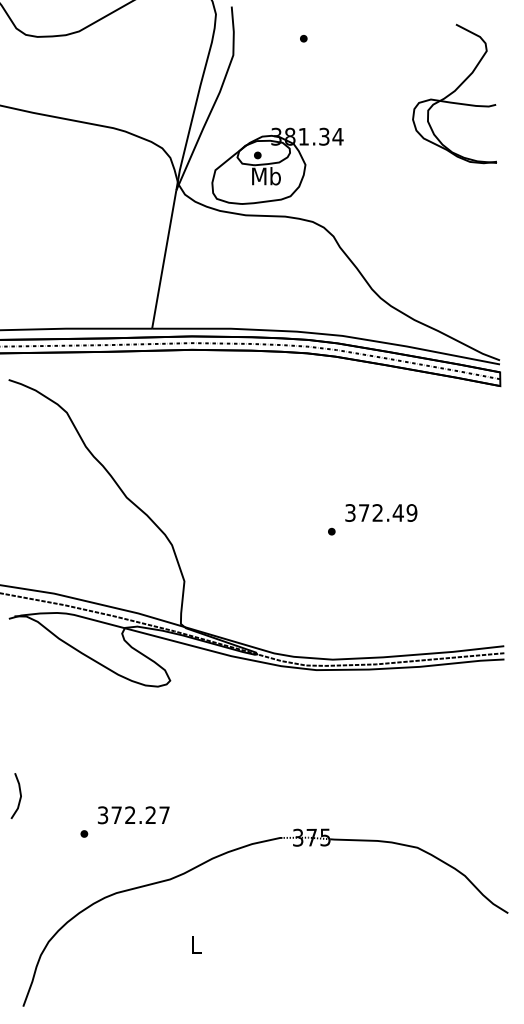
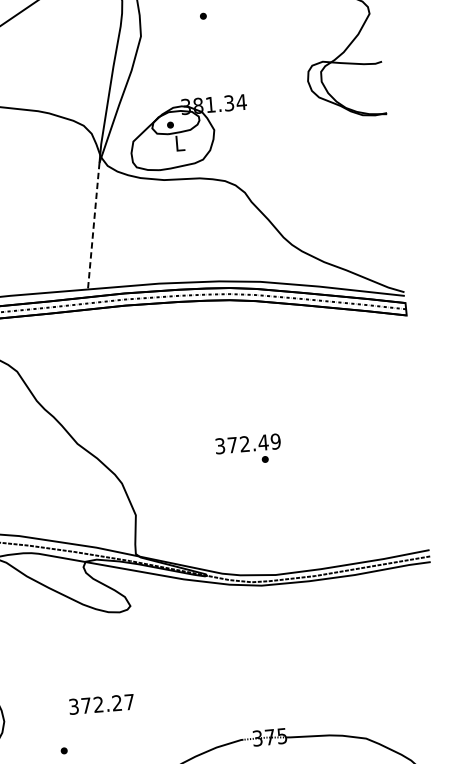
text: (266, 176) -> (179, 143), Mb -> L
line: (164, 260) -> (94, 226), solid -> dashed
text: (381, 512) -> (248, 443), moved
text: (133, 815) -> (101, 704), moved

